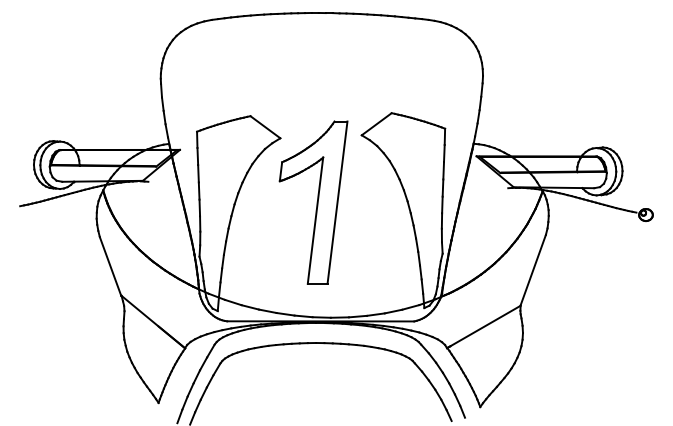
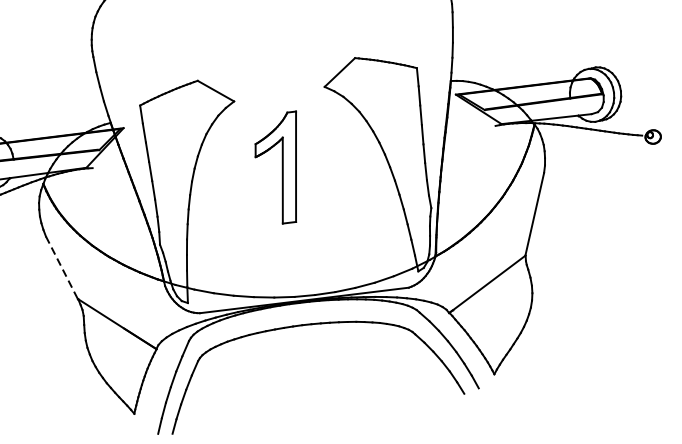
part: (313, 202) -> (279, 168), size x0.6
line: (110, 266) -> (61, 267), solid -> dashed

